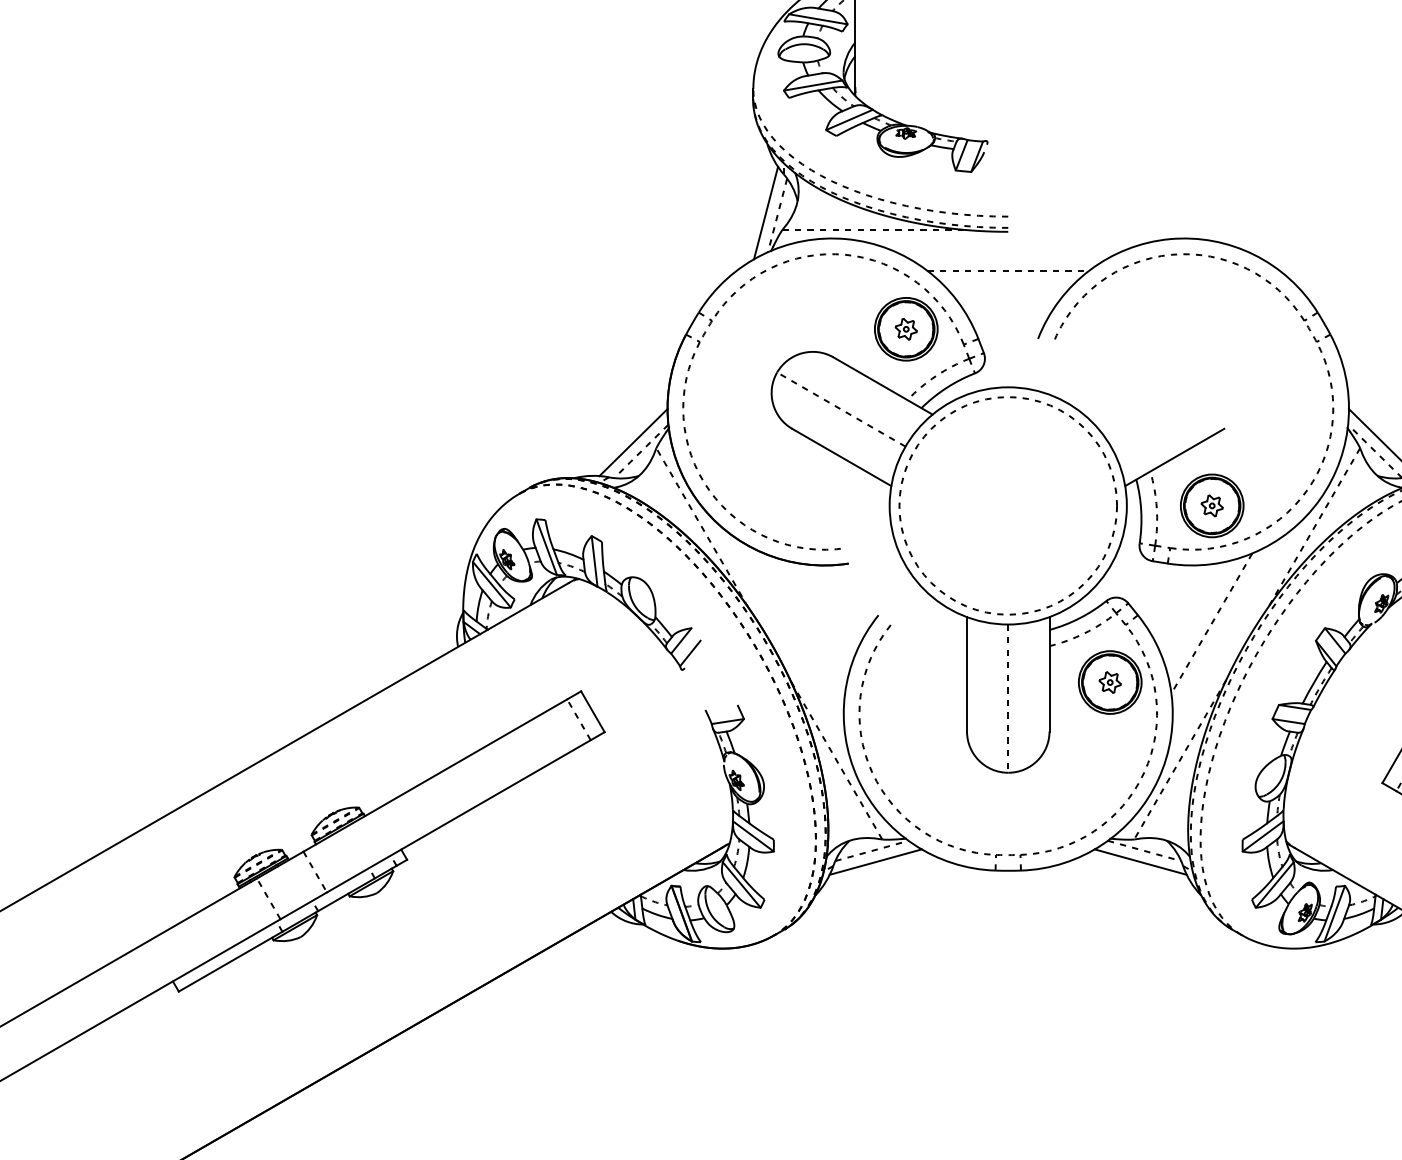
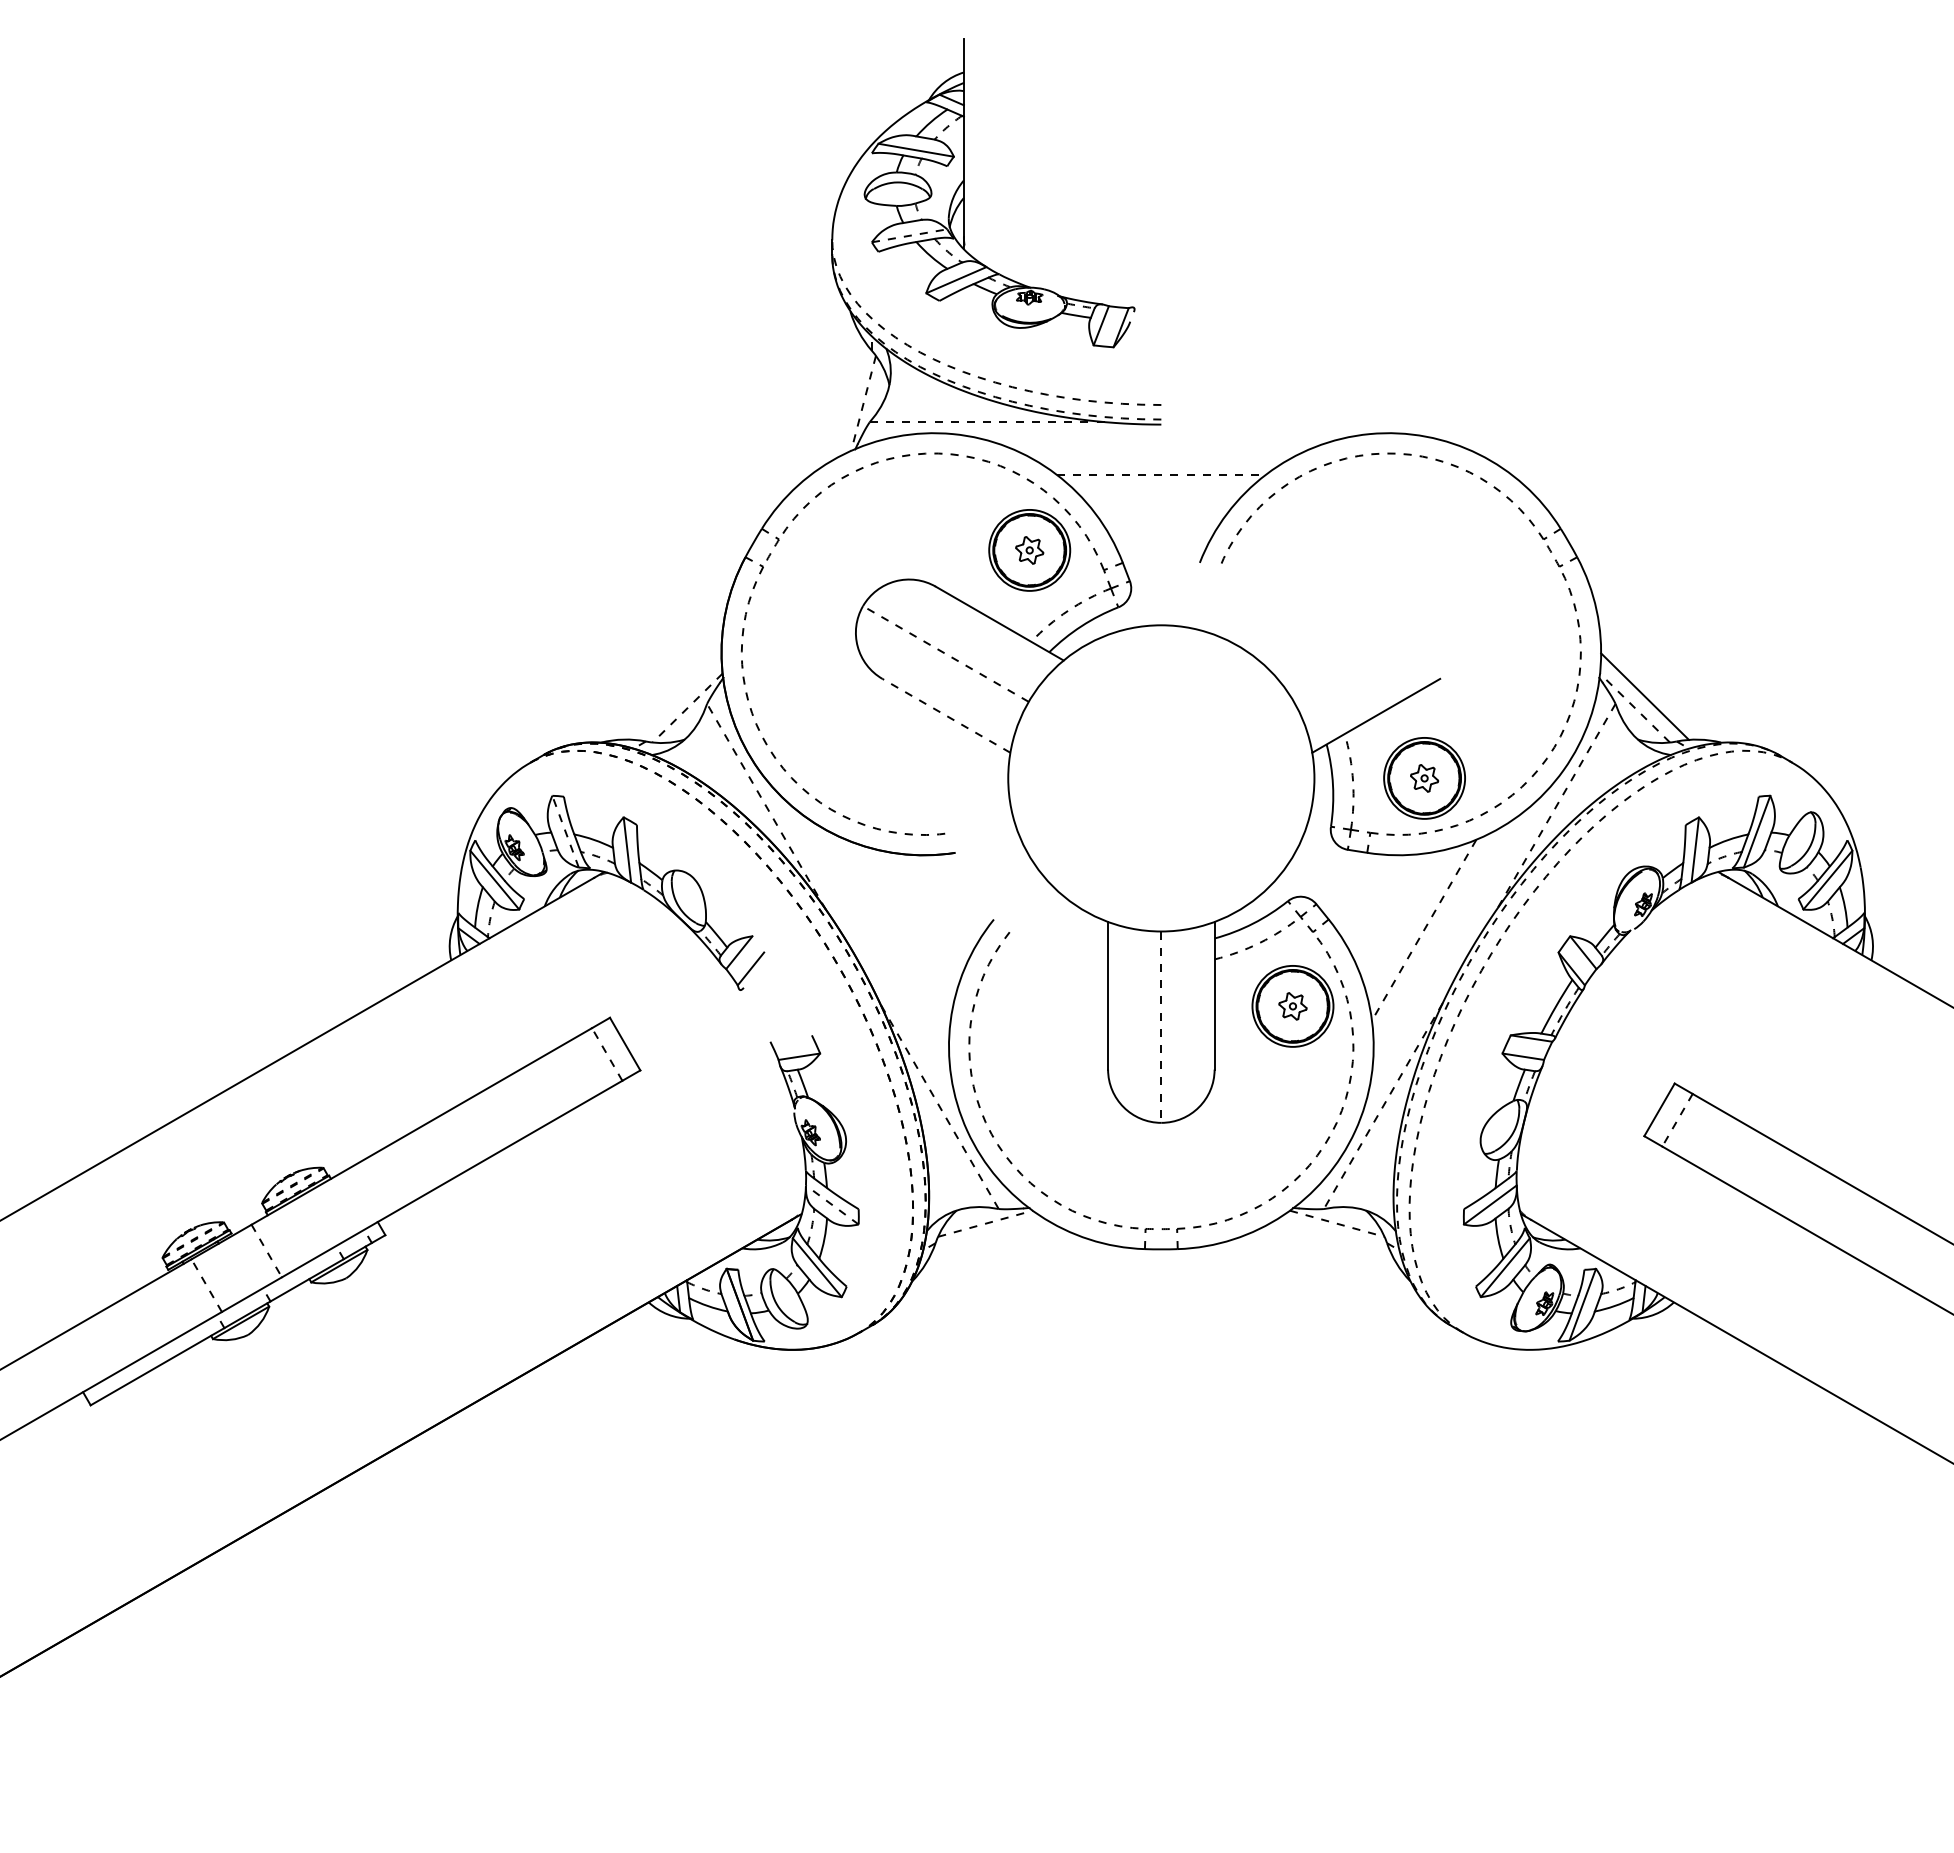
line: (813, 85) -> (910, 235), solid -> dashed
line: (765, 213) -> (848, 400), removed
line: (633, 442) -> (677, 696), removed
line: (841, 457) -> (946, 715), solid -> dashed
circle: (1008, 506) -> (1161, 778), removed
line: (546, 547) -> (565, 831), solid -> dashed
line: (753, 836) -> (832, 1205), solid -> dashed
line: (875, 861) -> (989, 1237), removed
line: (1140, 861) -> (1332, 1237), removed

